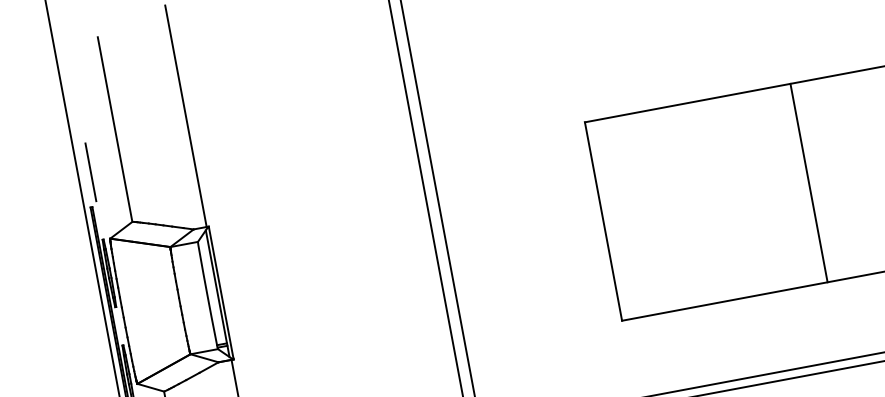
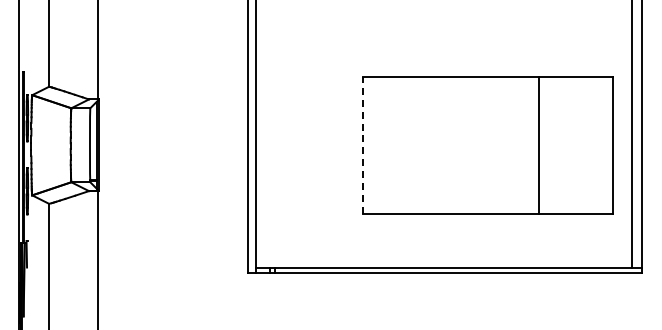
line: (90, 172) -> (27, 48), removed
line: (808, 182) -> (538, 144), moved
line: (603, 220) -> (363, 144), solid -> dashed

